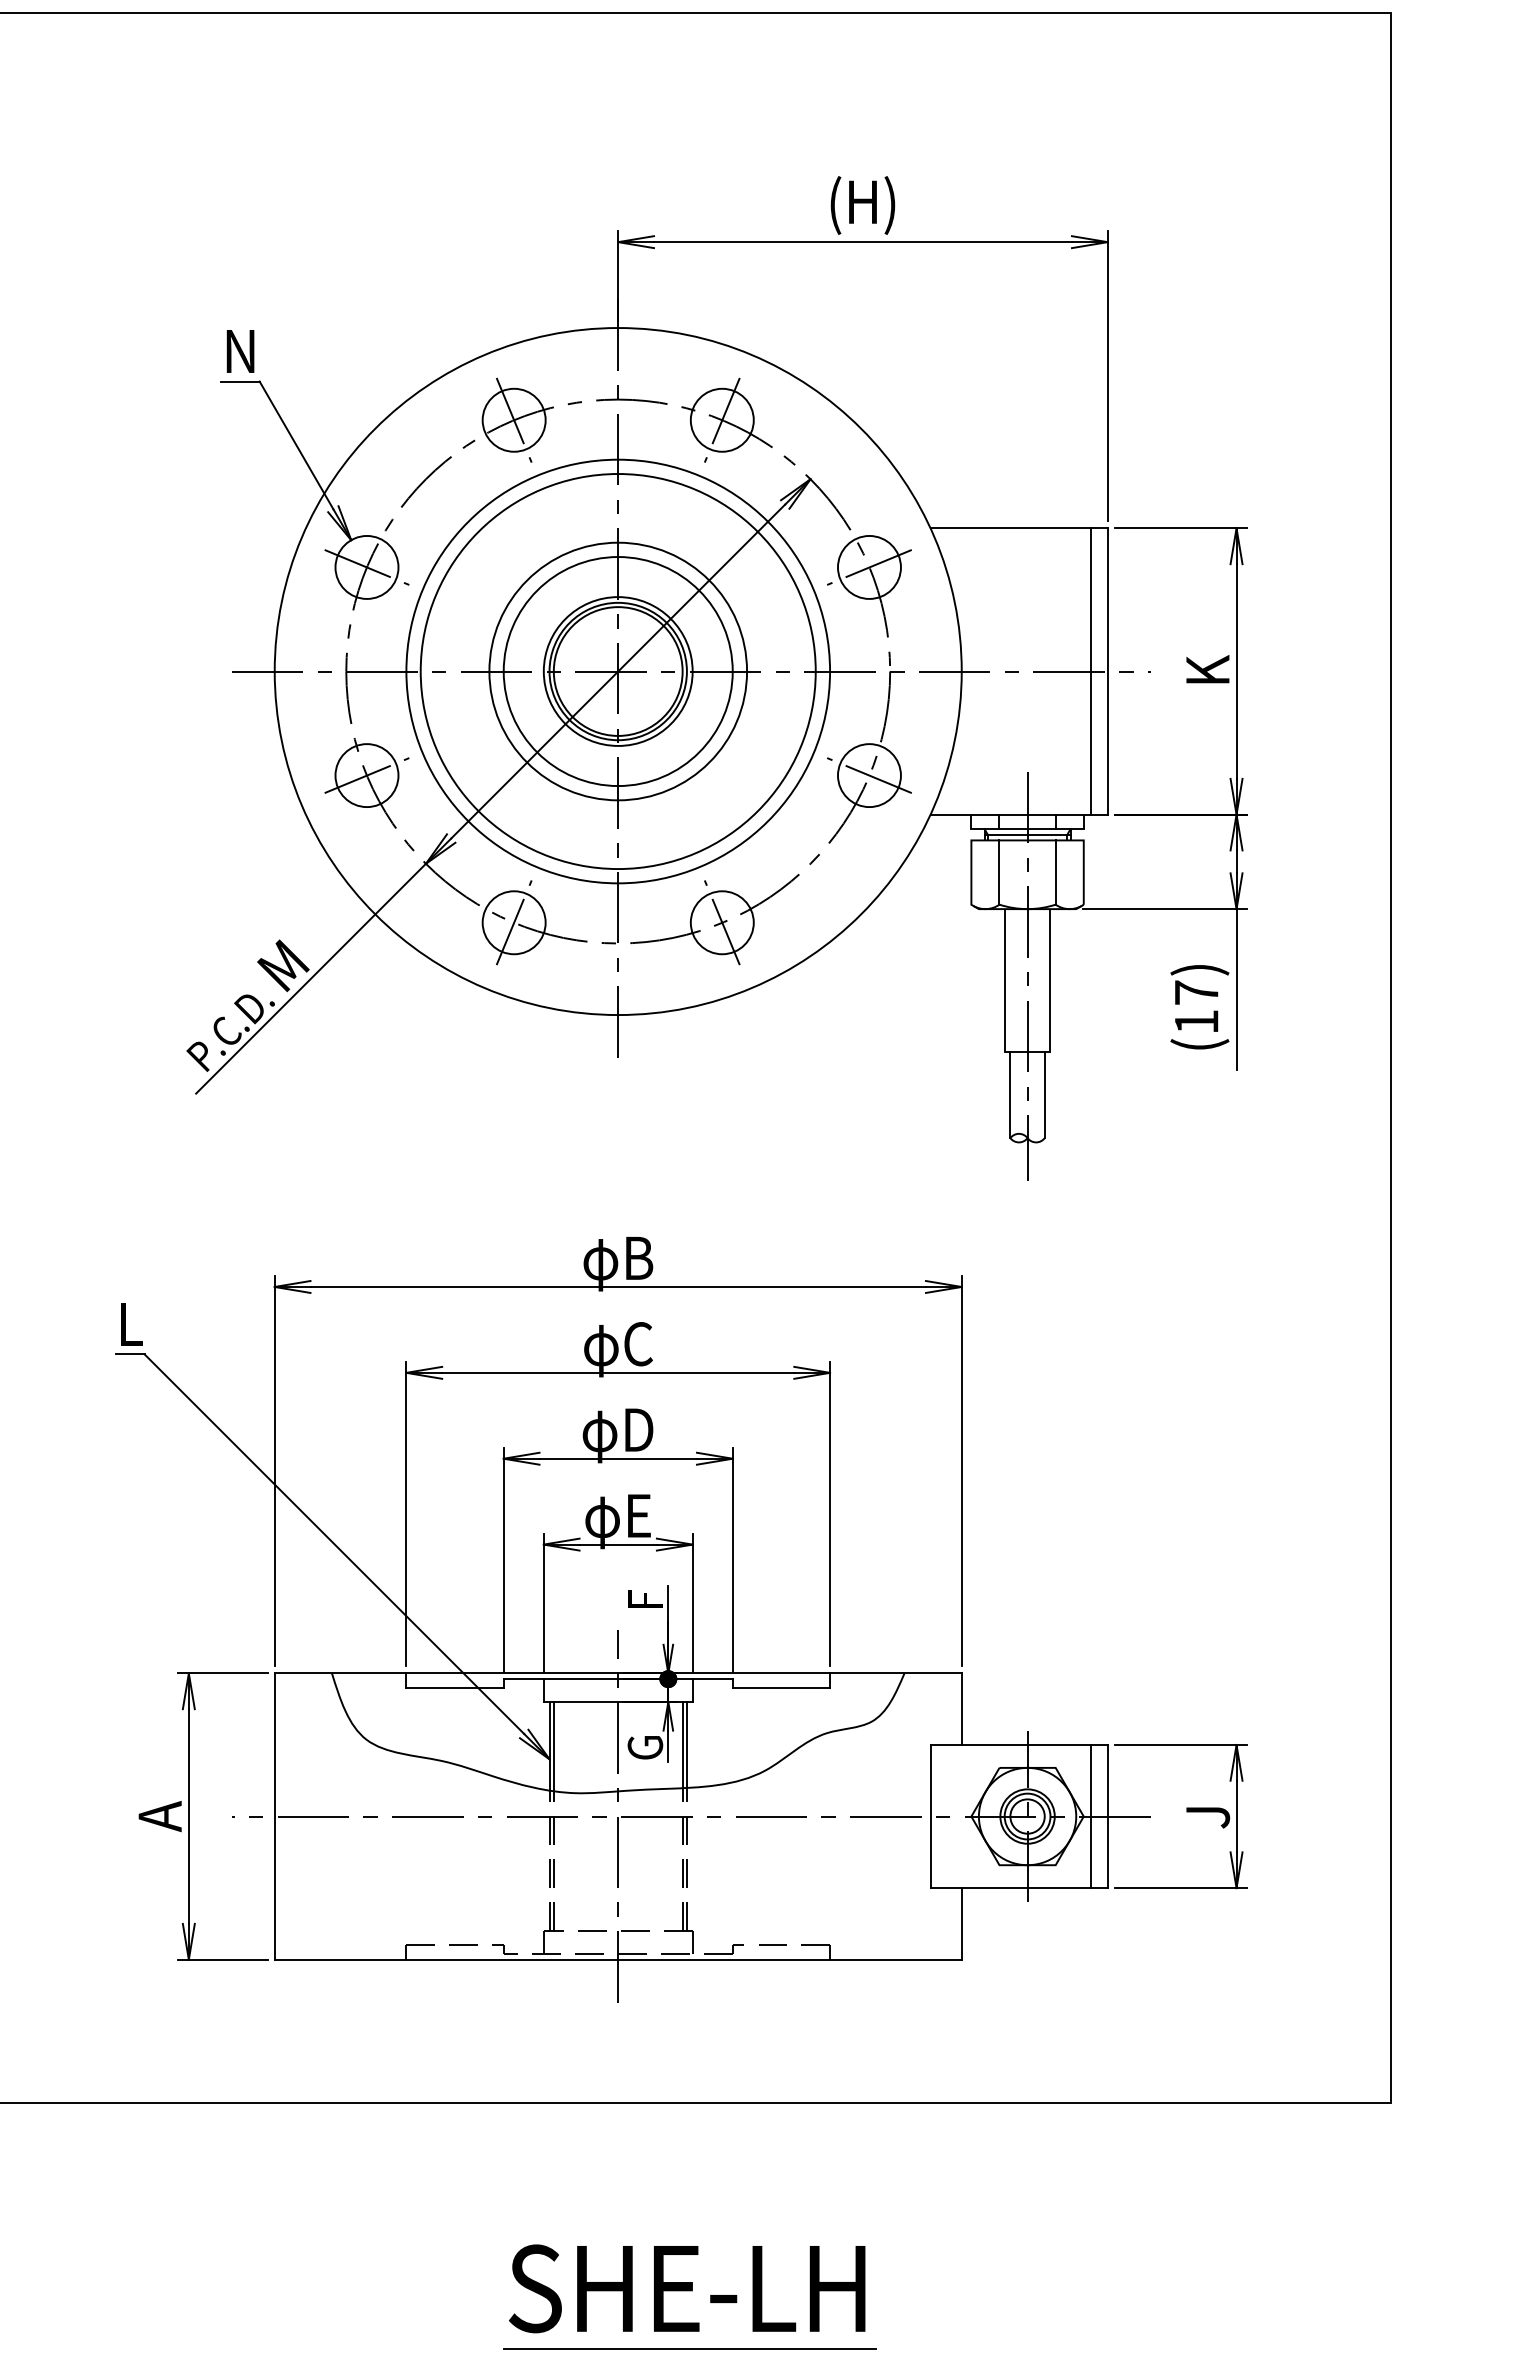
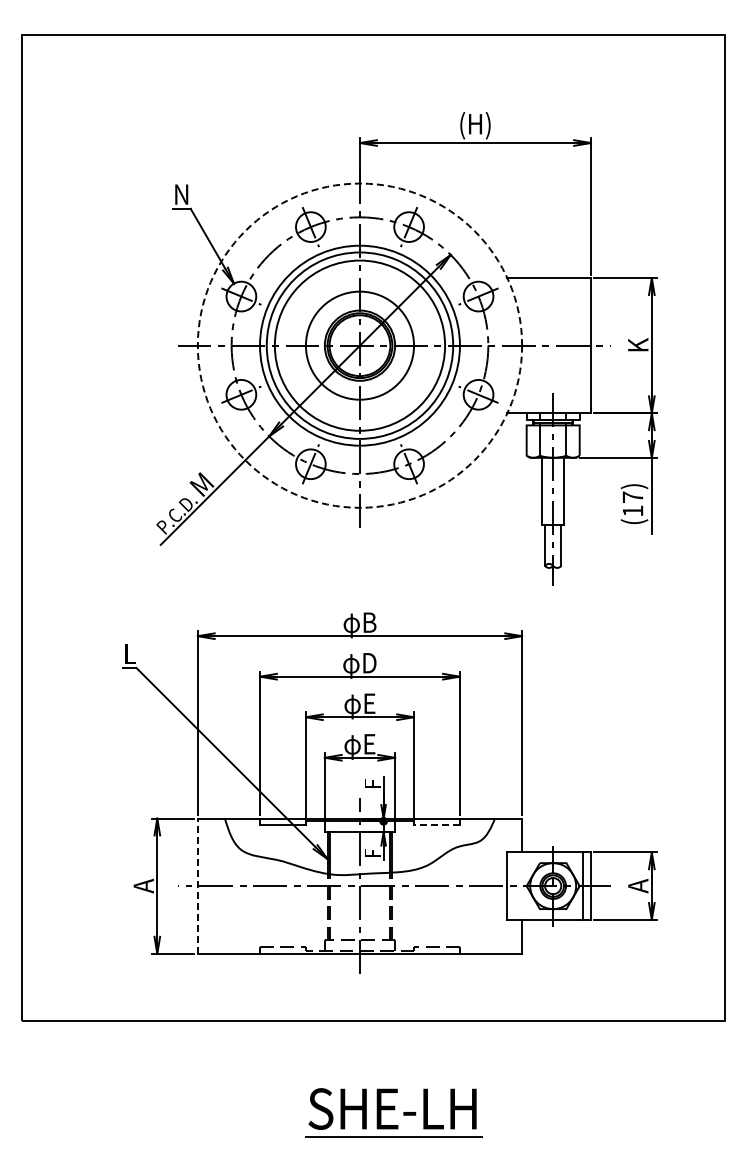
circle: (617, 671) -> (359, 345), size x1.4
circle: (617, 671) -> (359, 345), solid -> dashed
line: (1089, 671) -> (582, 345), removed
text: (617, 1349) -> (359, 665), φC -> φD
text: (617, 1435) -> (359, 706), φD -> φE
line: (782, 1688) -> (437, 825), solid -> dashed
text: (644, 1747) -> (372, 853), G -> F
text: (1208, 1815) -> (638, 885), J -> A
line: (273, 1817) -> (197, 886), solid -> dashed

